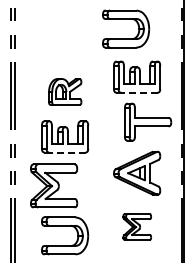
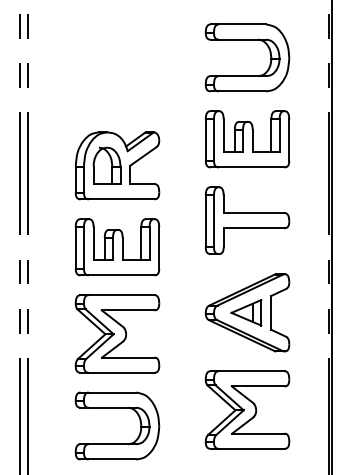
part: (126, 19) -> (248, 40), moved
part: (65, 91) -> (118, 165), size x1.43
line: (138, 92) -> (250, 167), dashed -> solid
part: (148, 121) -> (248, 219), moved
line: (66, 152) -> (120, 275), dashed -> solid
part: (54, 185) -> (118, 333), moved
part: (137, 226) -> (248, 409), size x1.67

